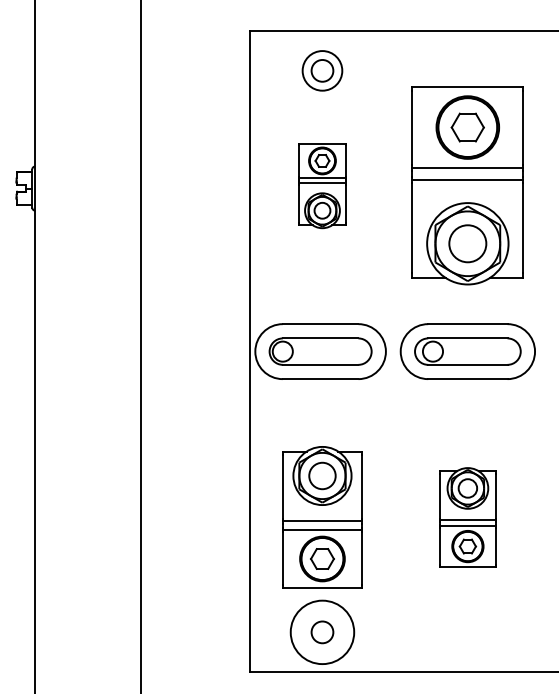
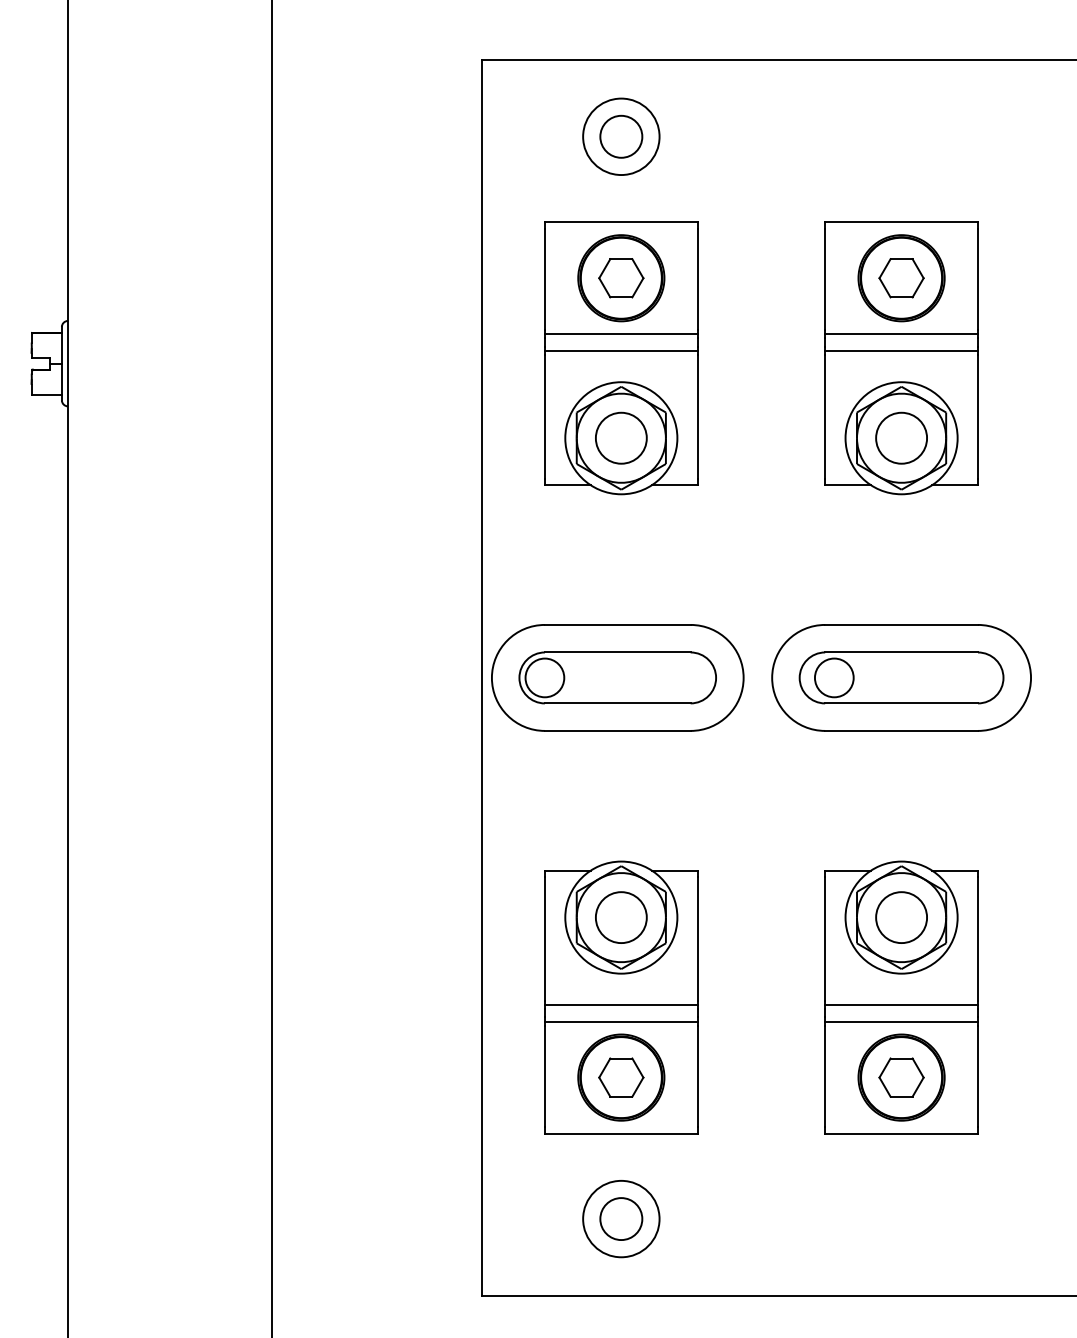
part: (322, 185) -> (621, 357), size x1.67
part: (467, 185) -> (900, 357), size x0.71
part: (467, 517) -> (900, 997), size x1.43
circle: (322, 632) -> (621, 1219), size x0.62

